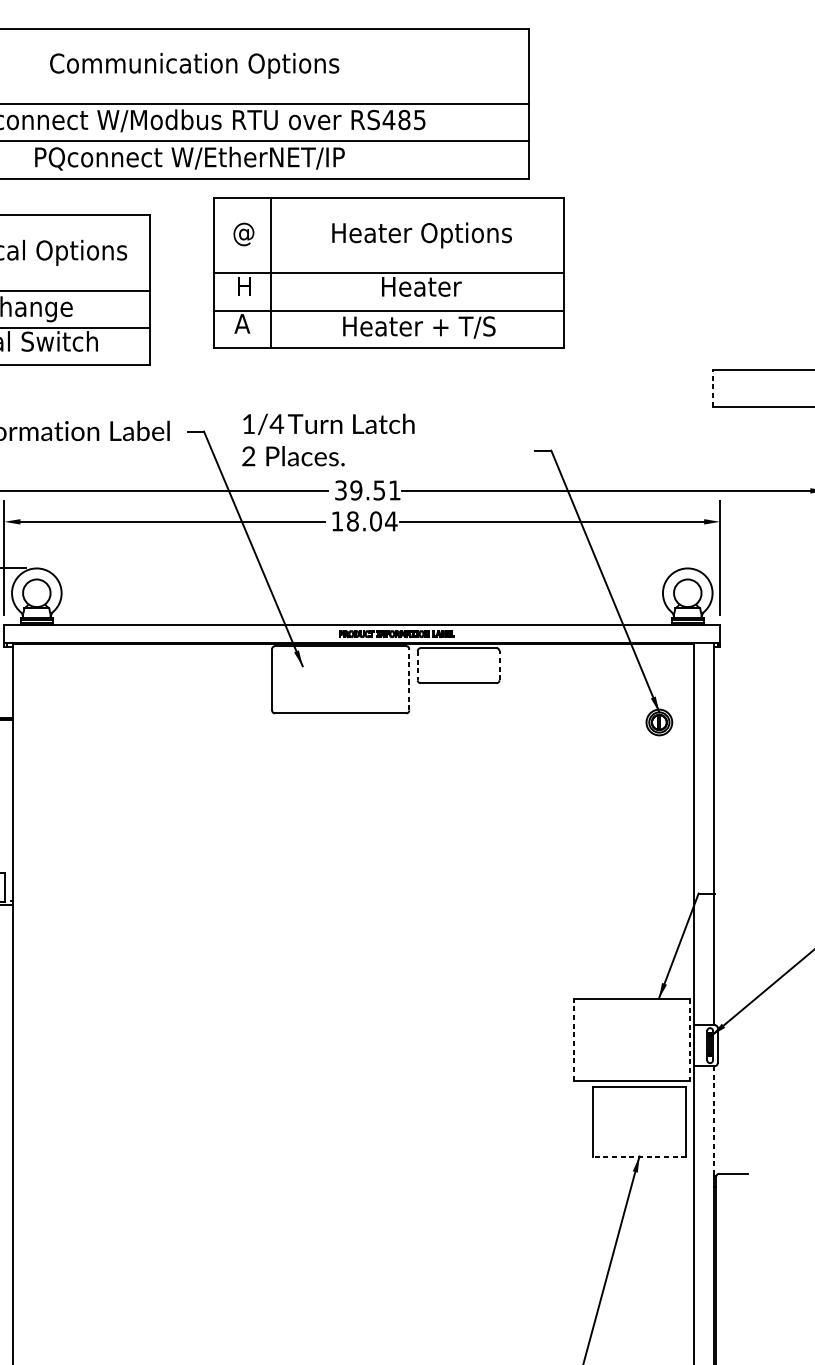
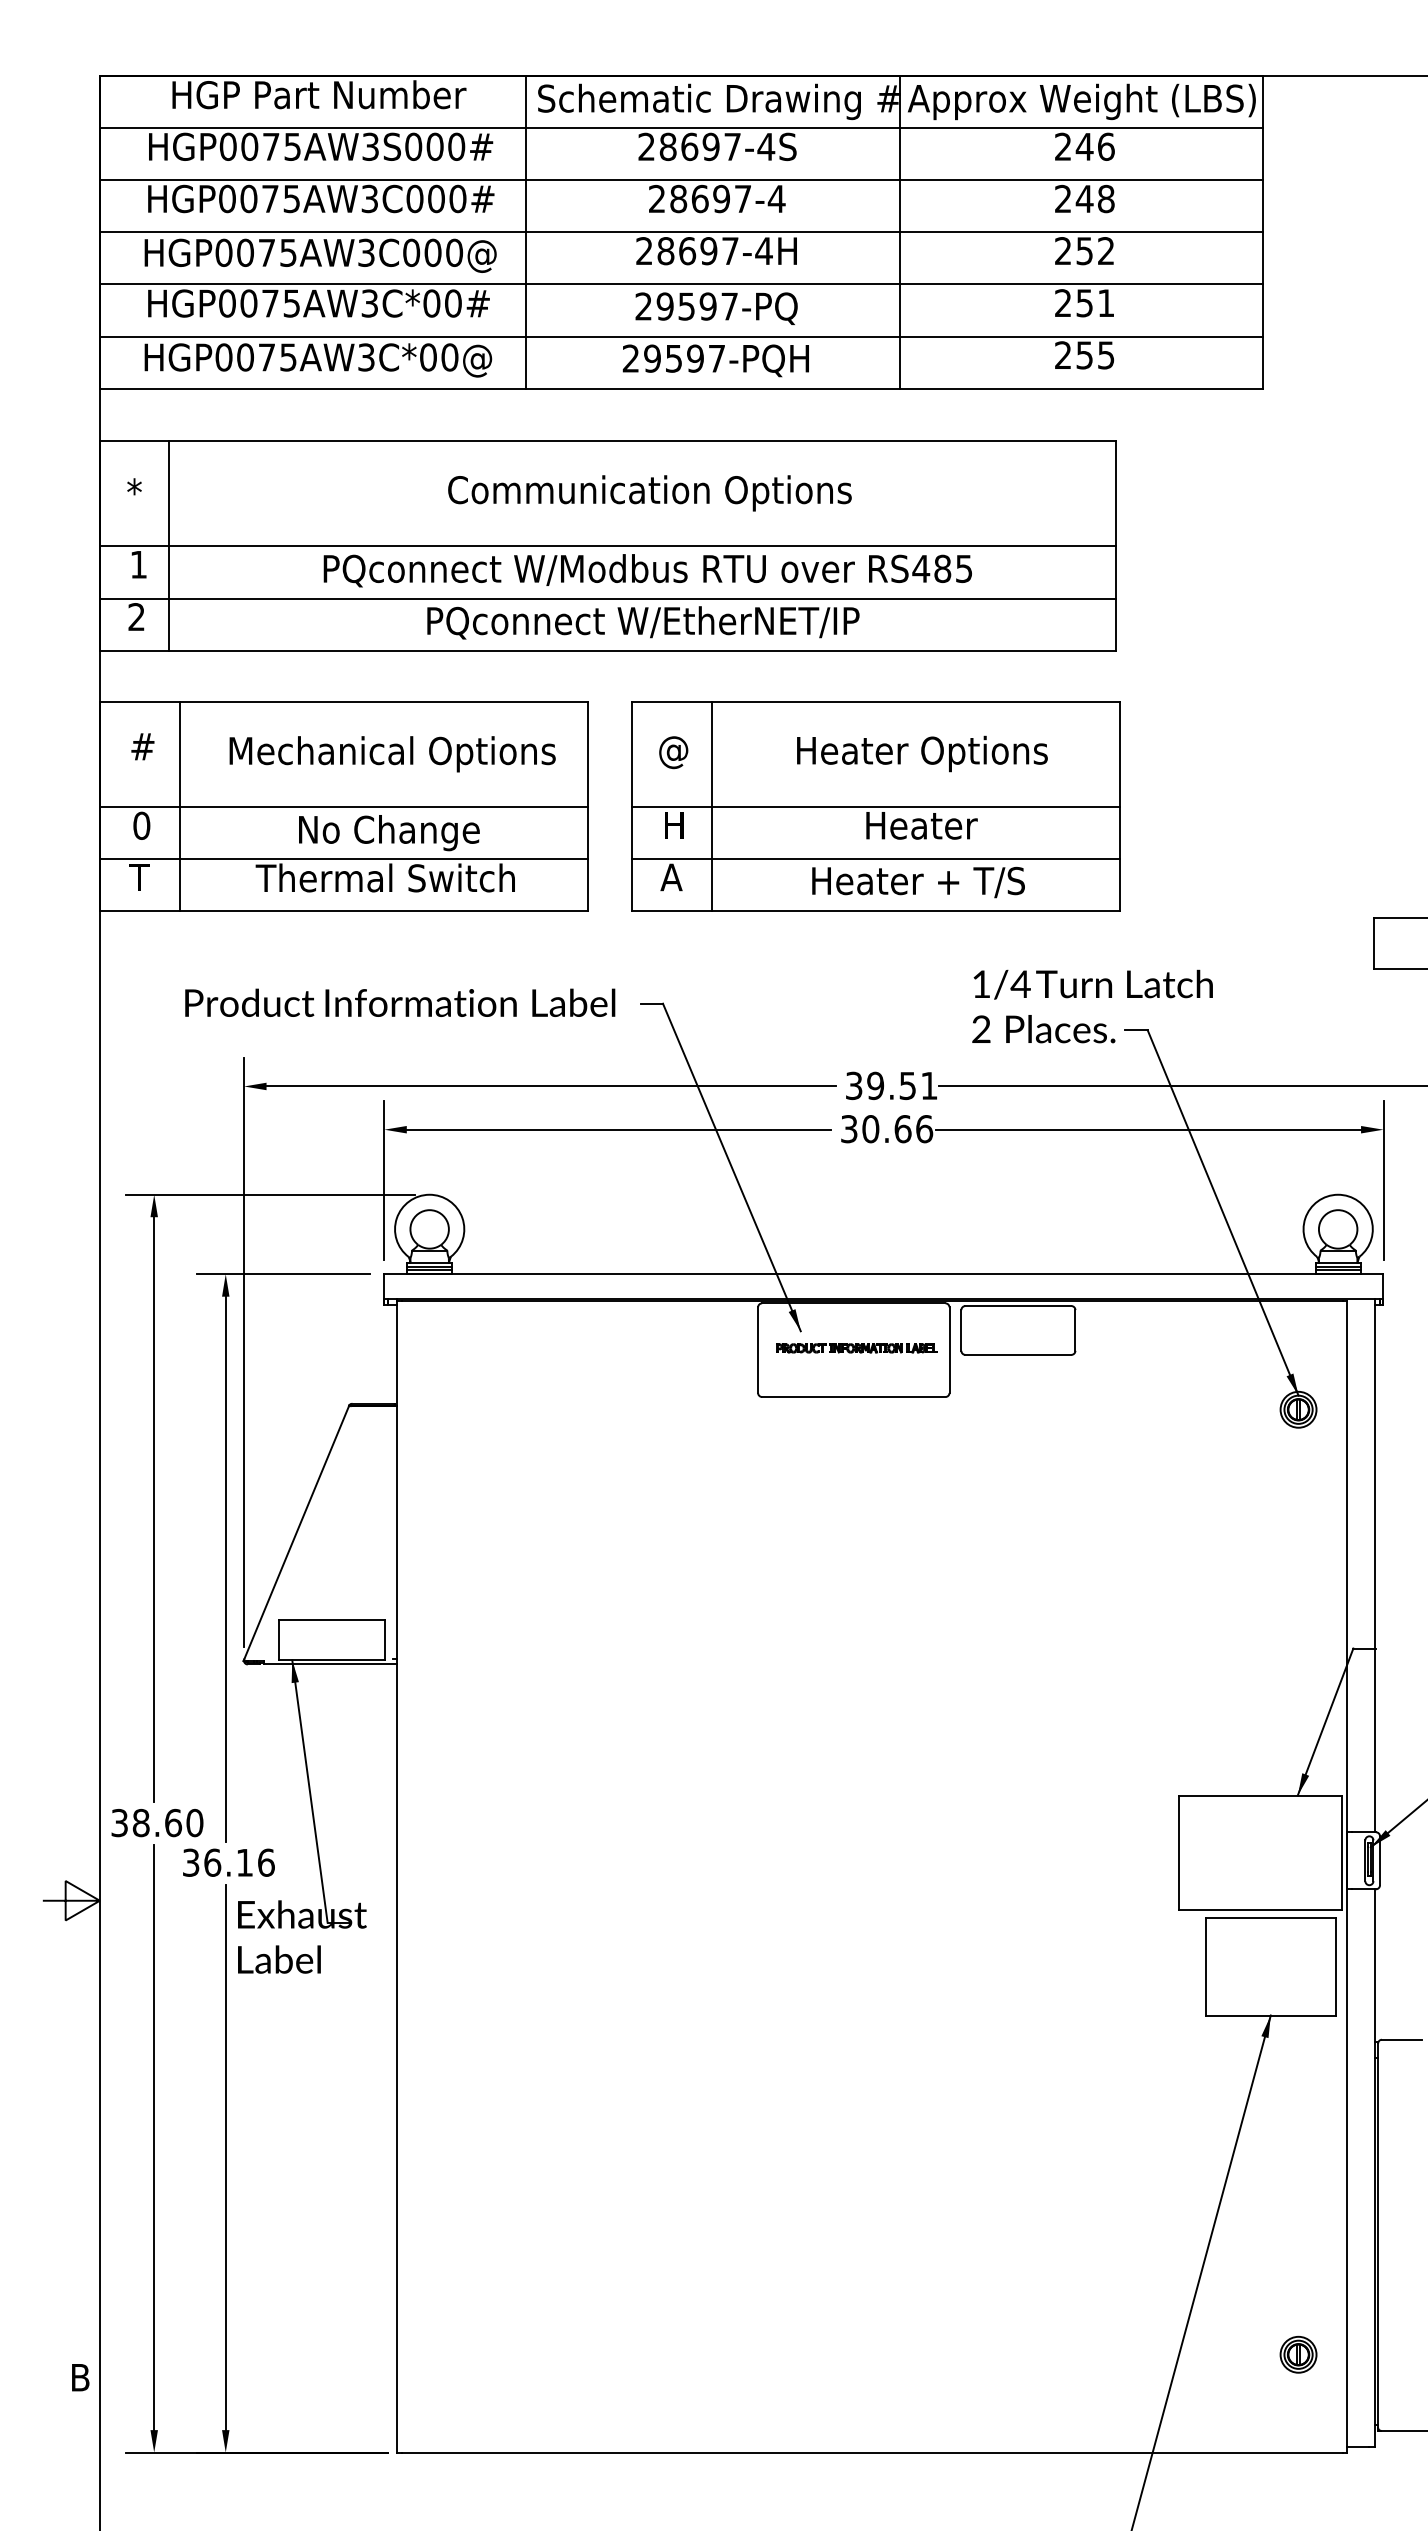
part: (388, 273) -> (875, 806), moved
line: (713, 388) -> (1373, 943), dashed -> solid
text: (328, 440) -> (1092, 1006), moved
text: (364, 521) -> (887, 1129), 18.04 -> 30.66
part: (396, 634) -> (856, 1348), moved
line: (499, 664) -> (1075, 1329), dashed -> solid
line: (417, 665) -> (961, 1330), dashed -> solid
line: (409, 680) -> (949, 1350), dashed -> solid
line: (574, 1039) -> (1179, 1852), dashed -> solid
line: (690, 1040) -> (1341, 1853), dashed -> solid
line: (713, 1121) -> (1374, 1966), dashed -> solid
line: (639, 1156) -> (1270, 2015), dashed -> solid

